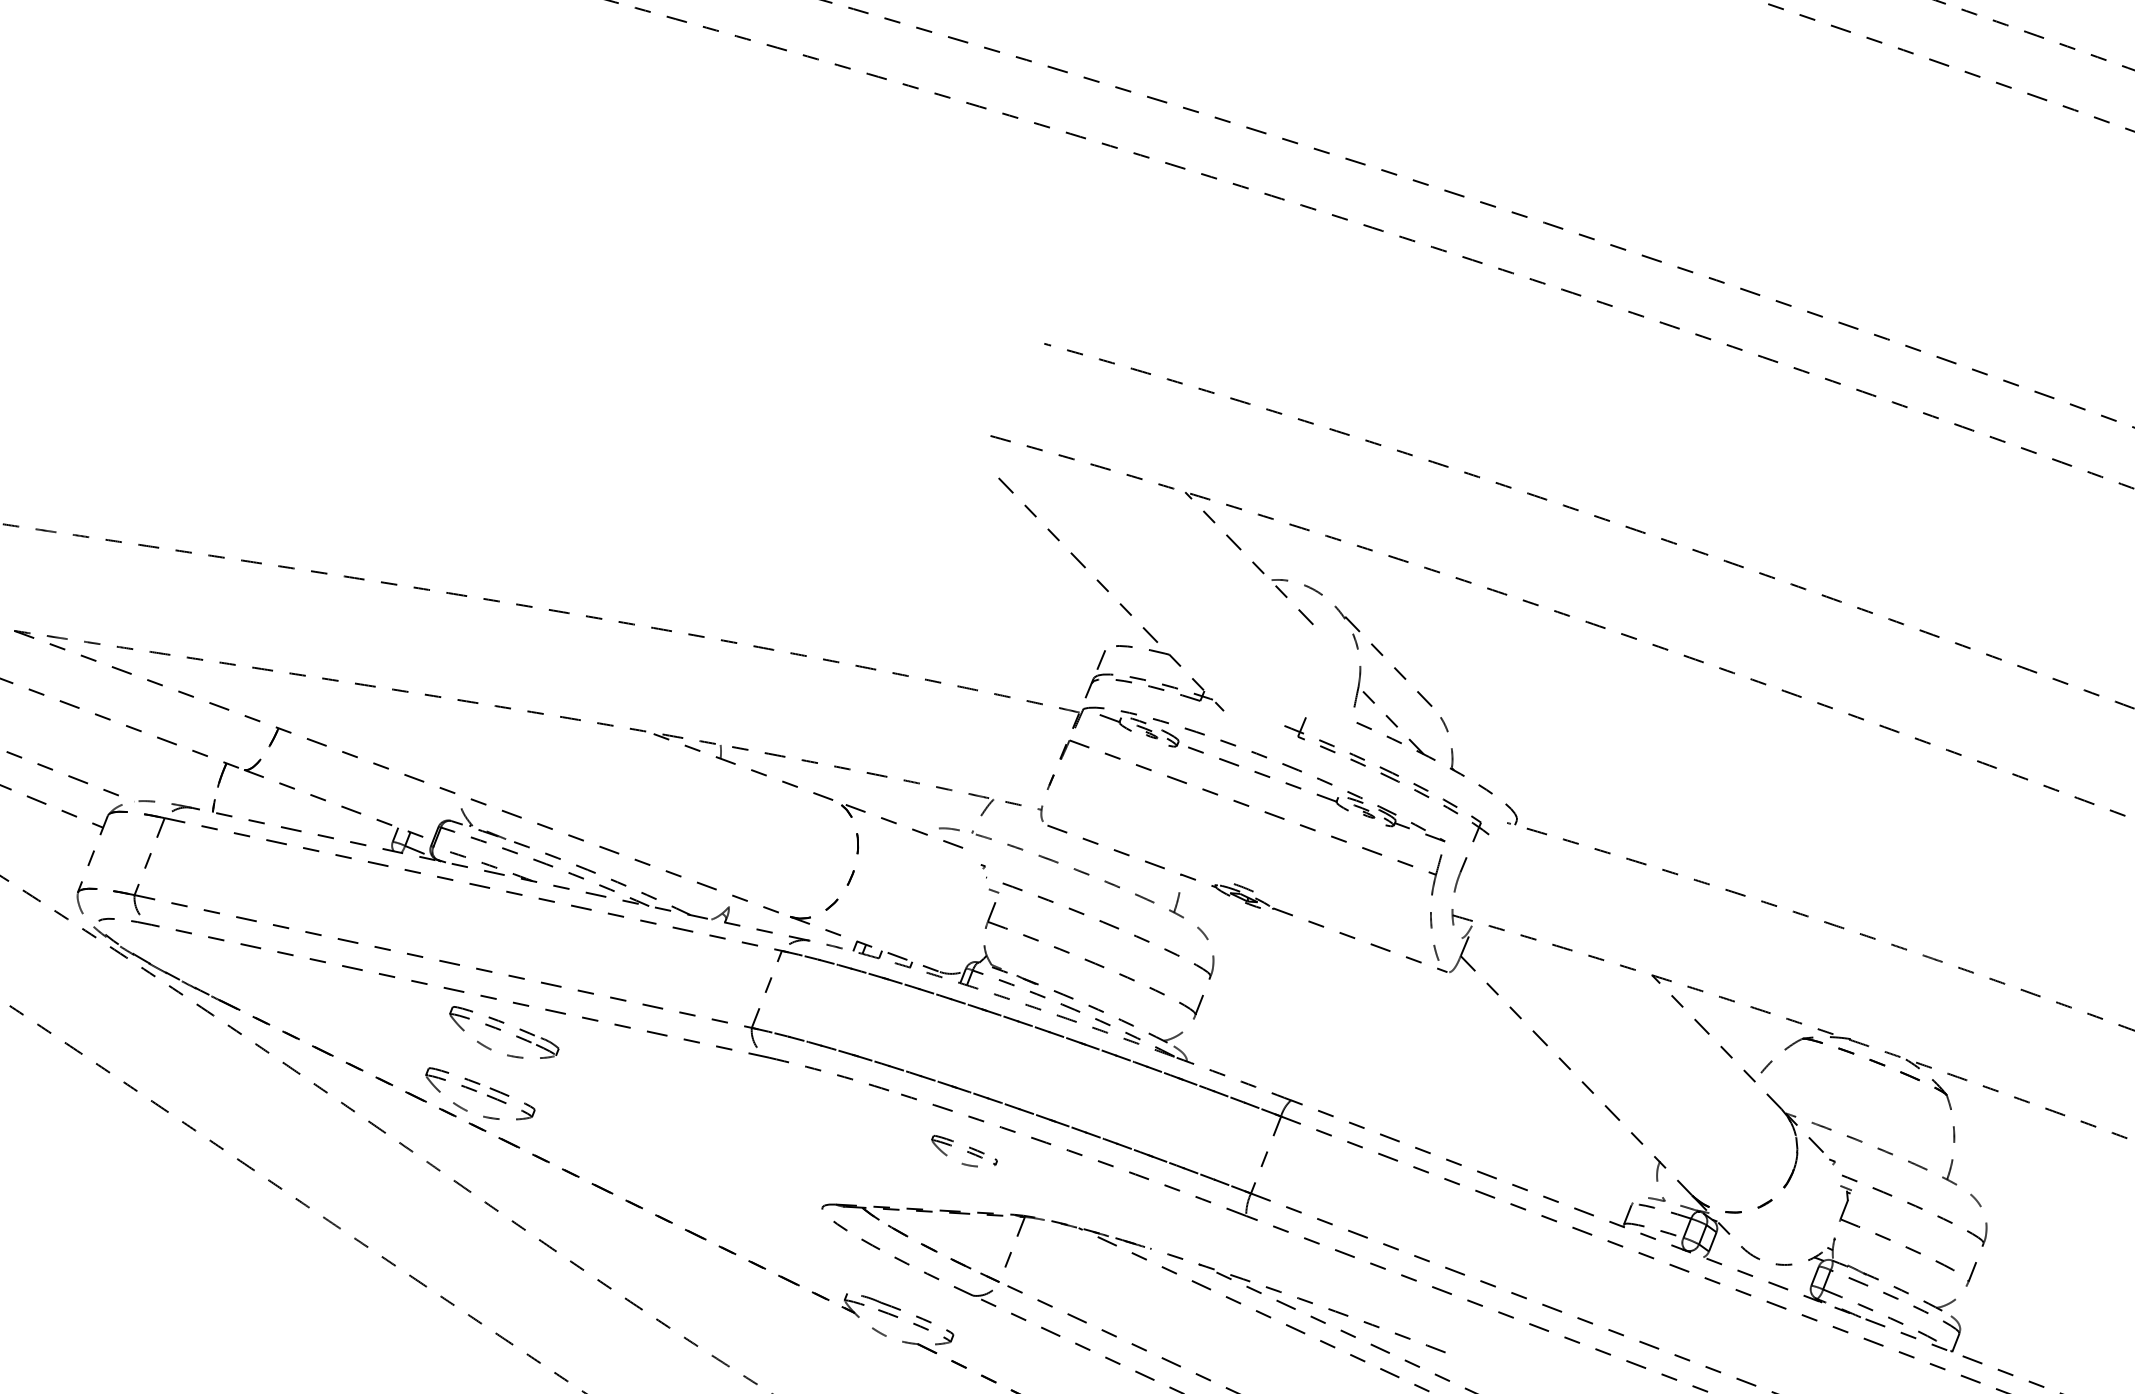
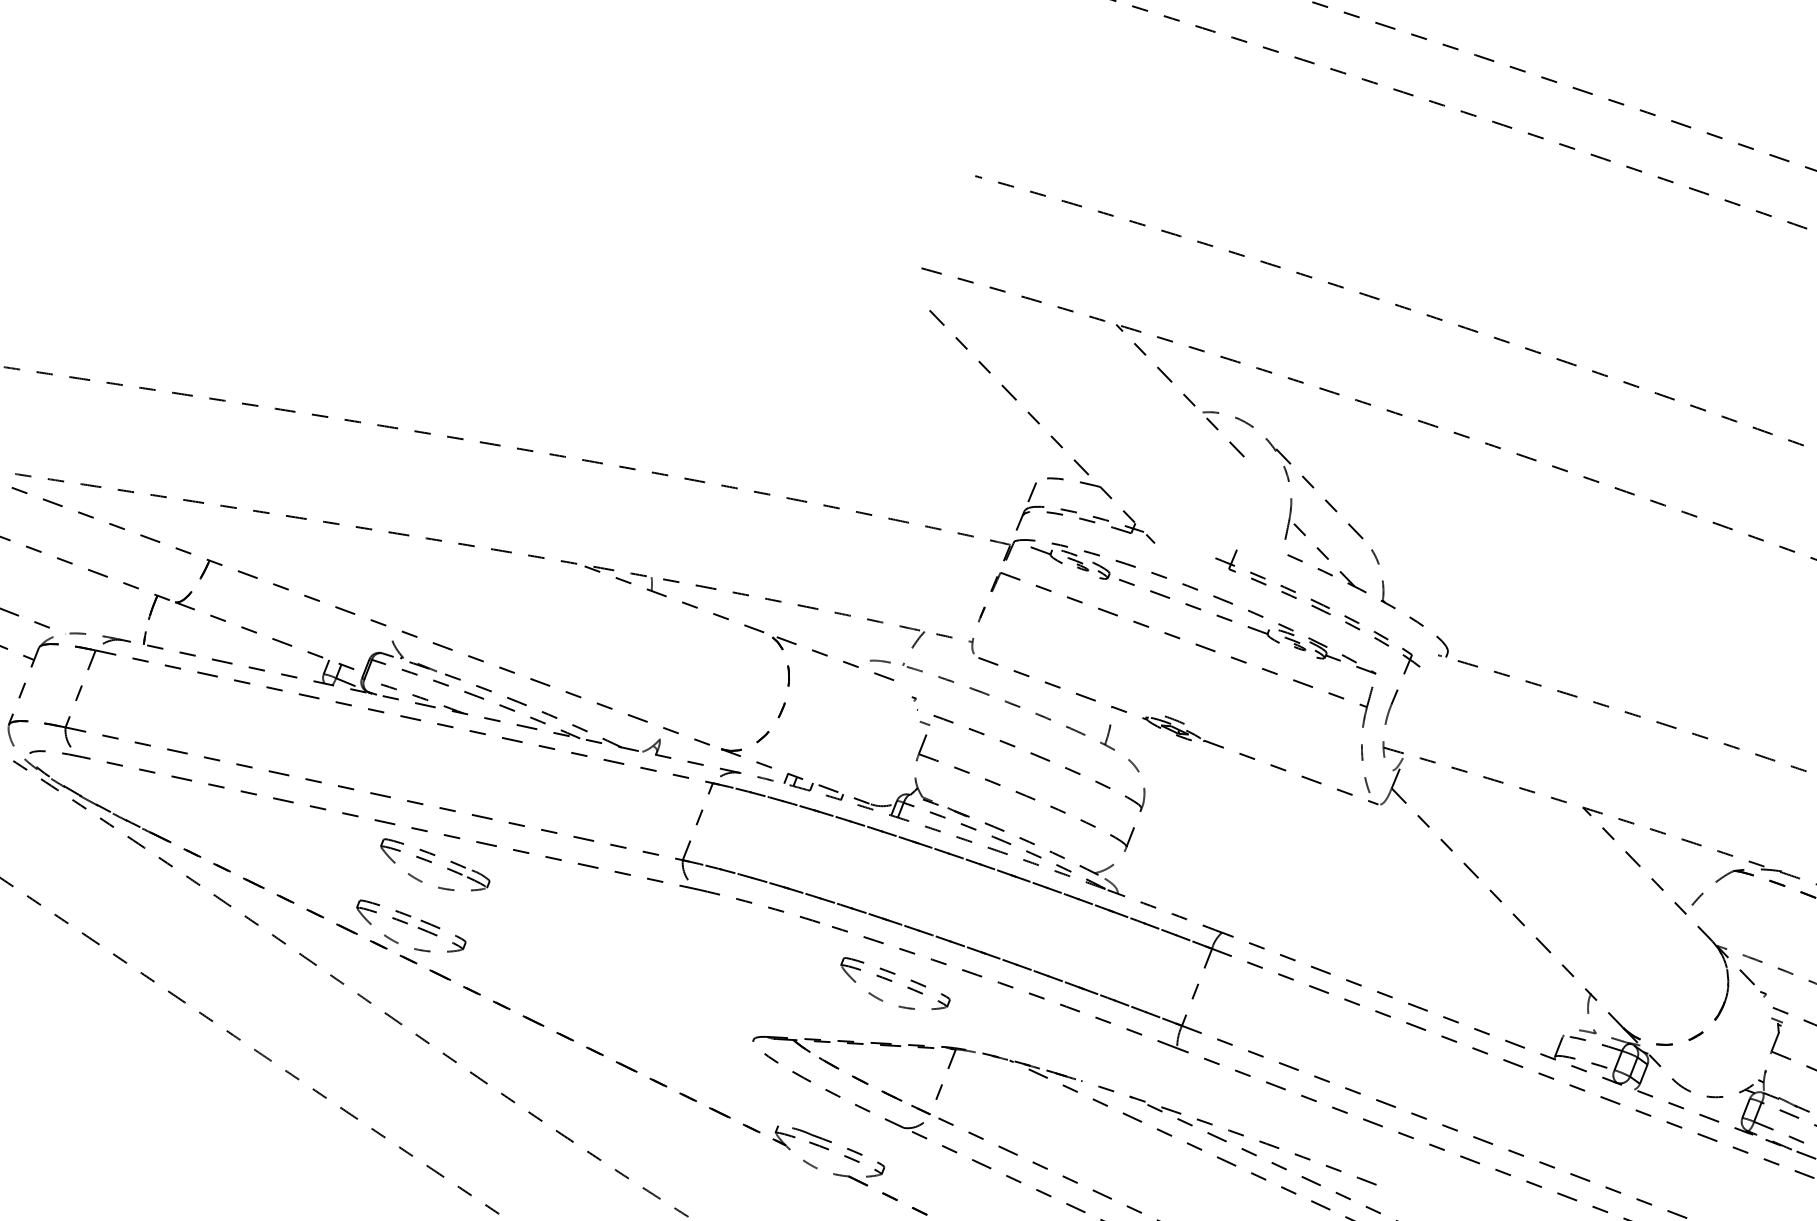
part: (964, 1150) -> (895, 982), size x1.67

